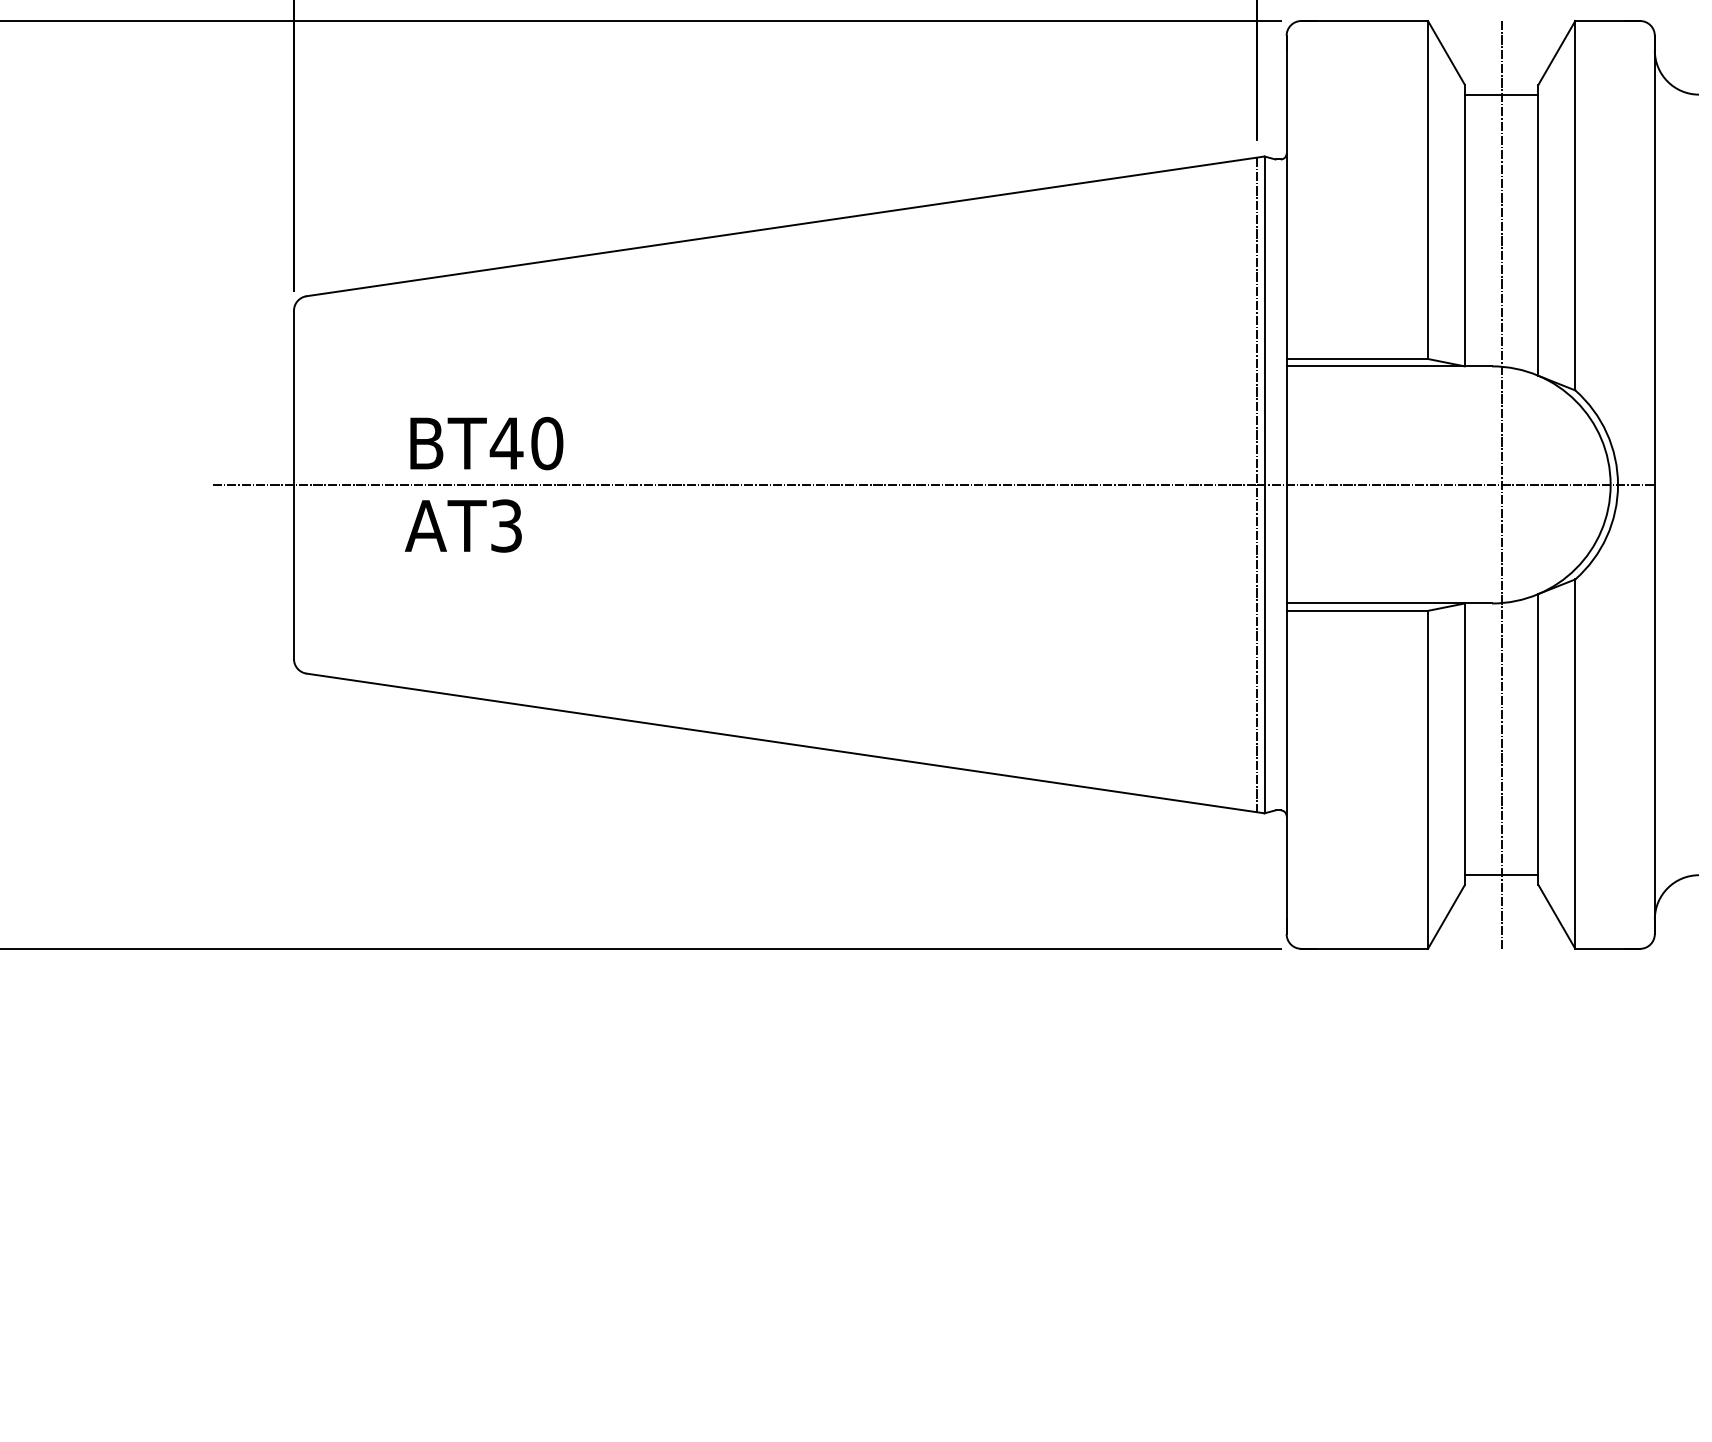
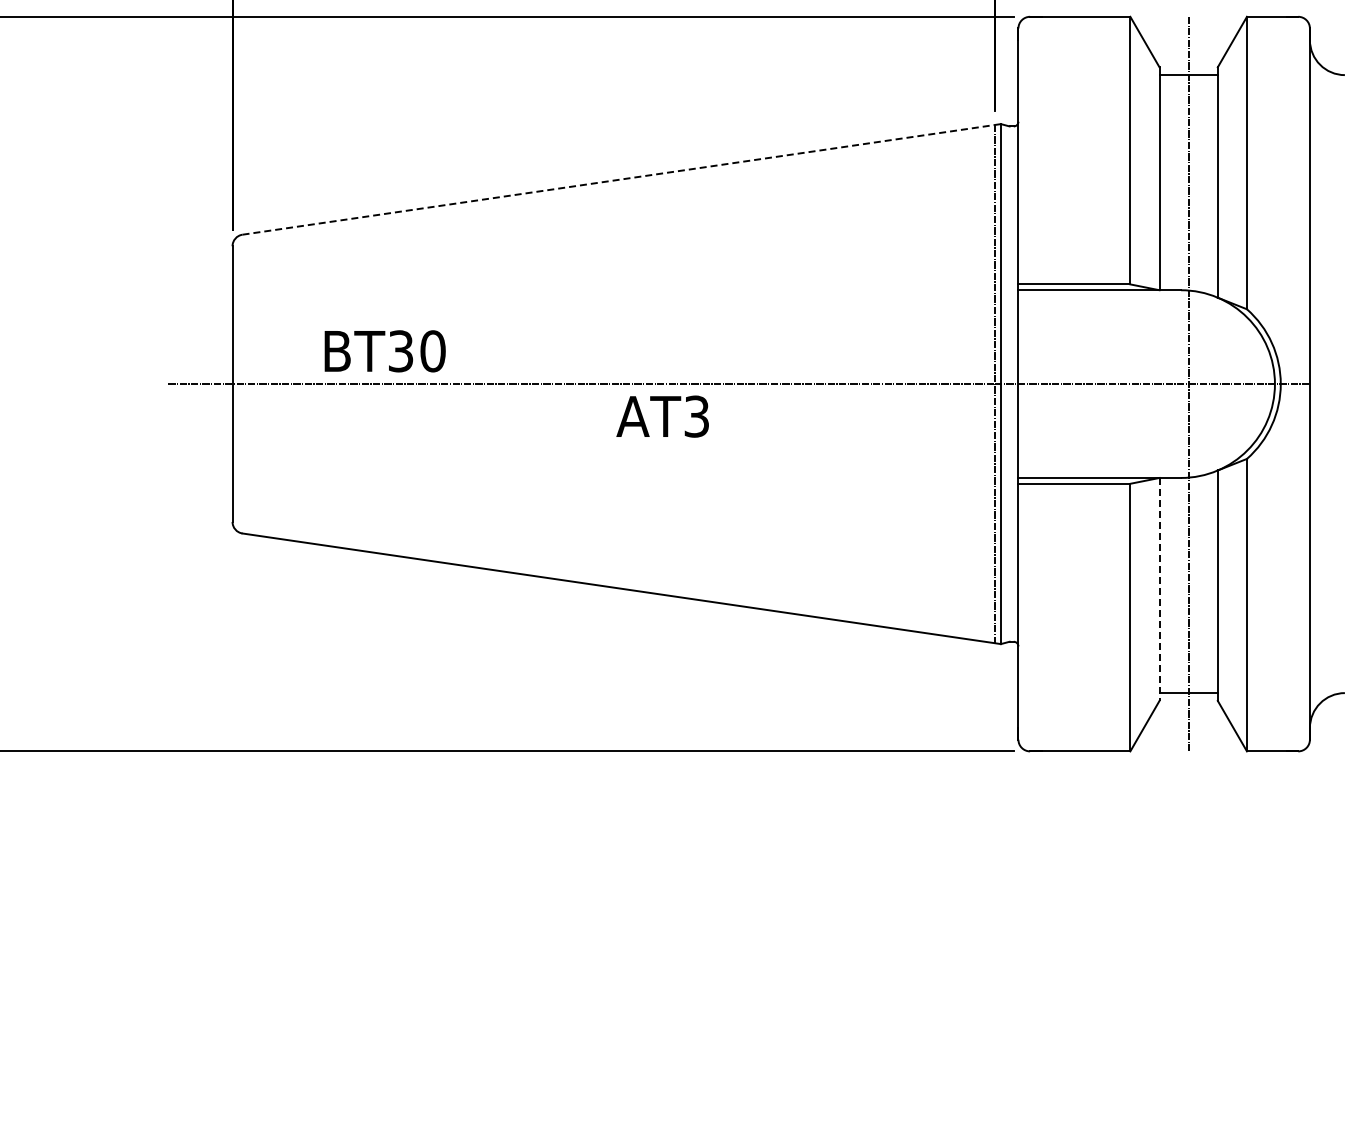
line: (786, 226) -> (622, 179), solid -> dashed
text: (506, 443) -> (400, 351), BT40 -> BT30
text: (463, 525) -> (662, 416), moved
line: (1464, 744) -> (1159, 589), solid -> dashed

